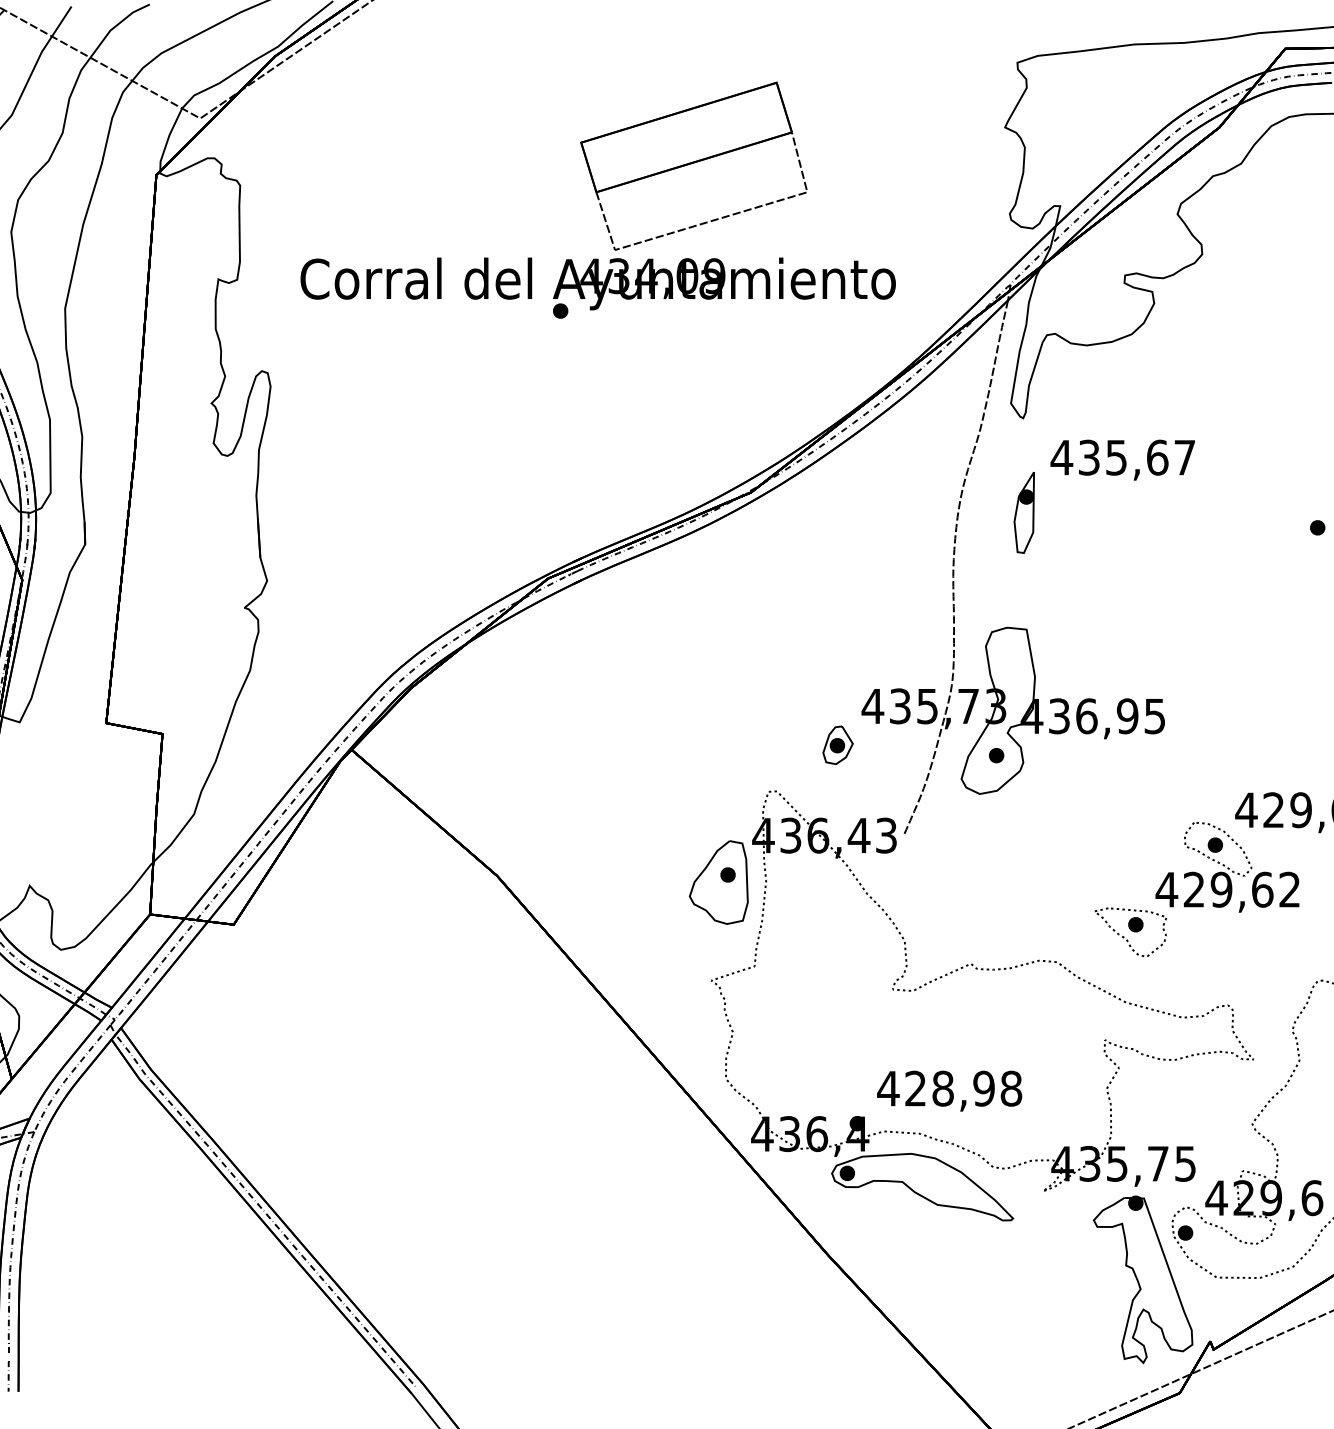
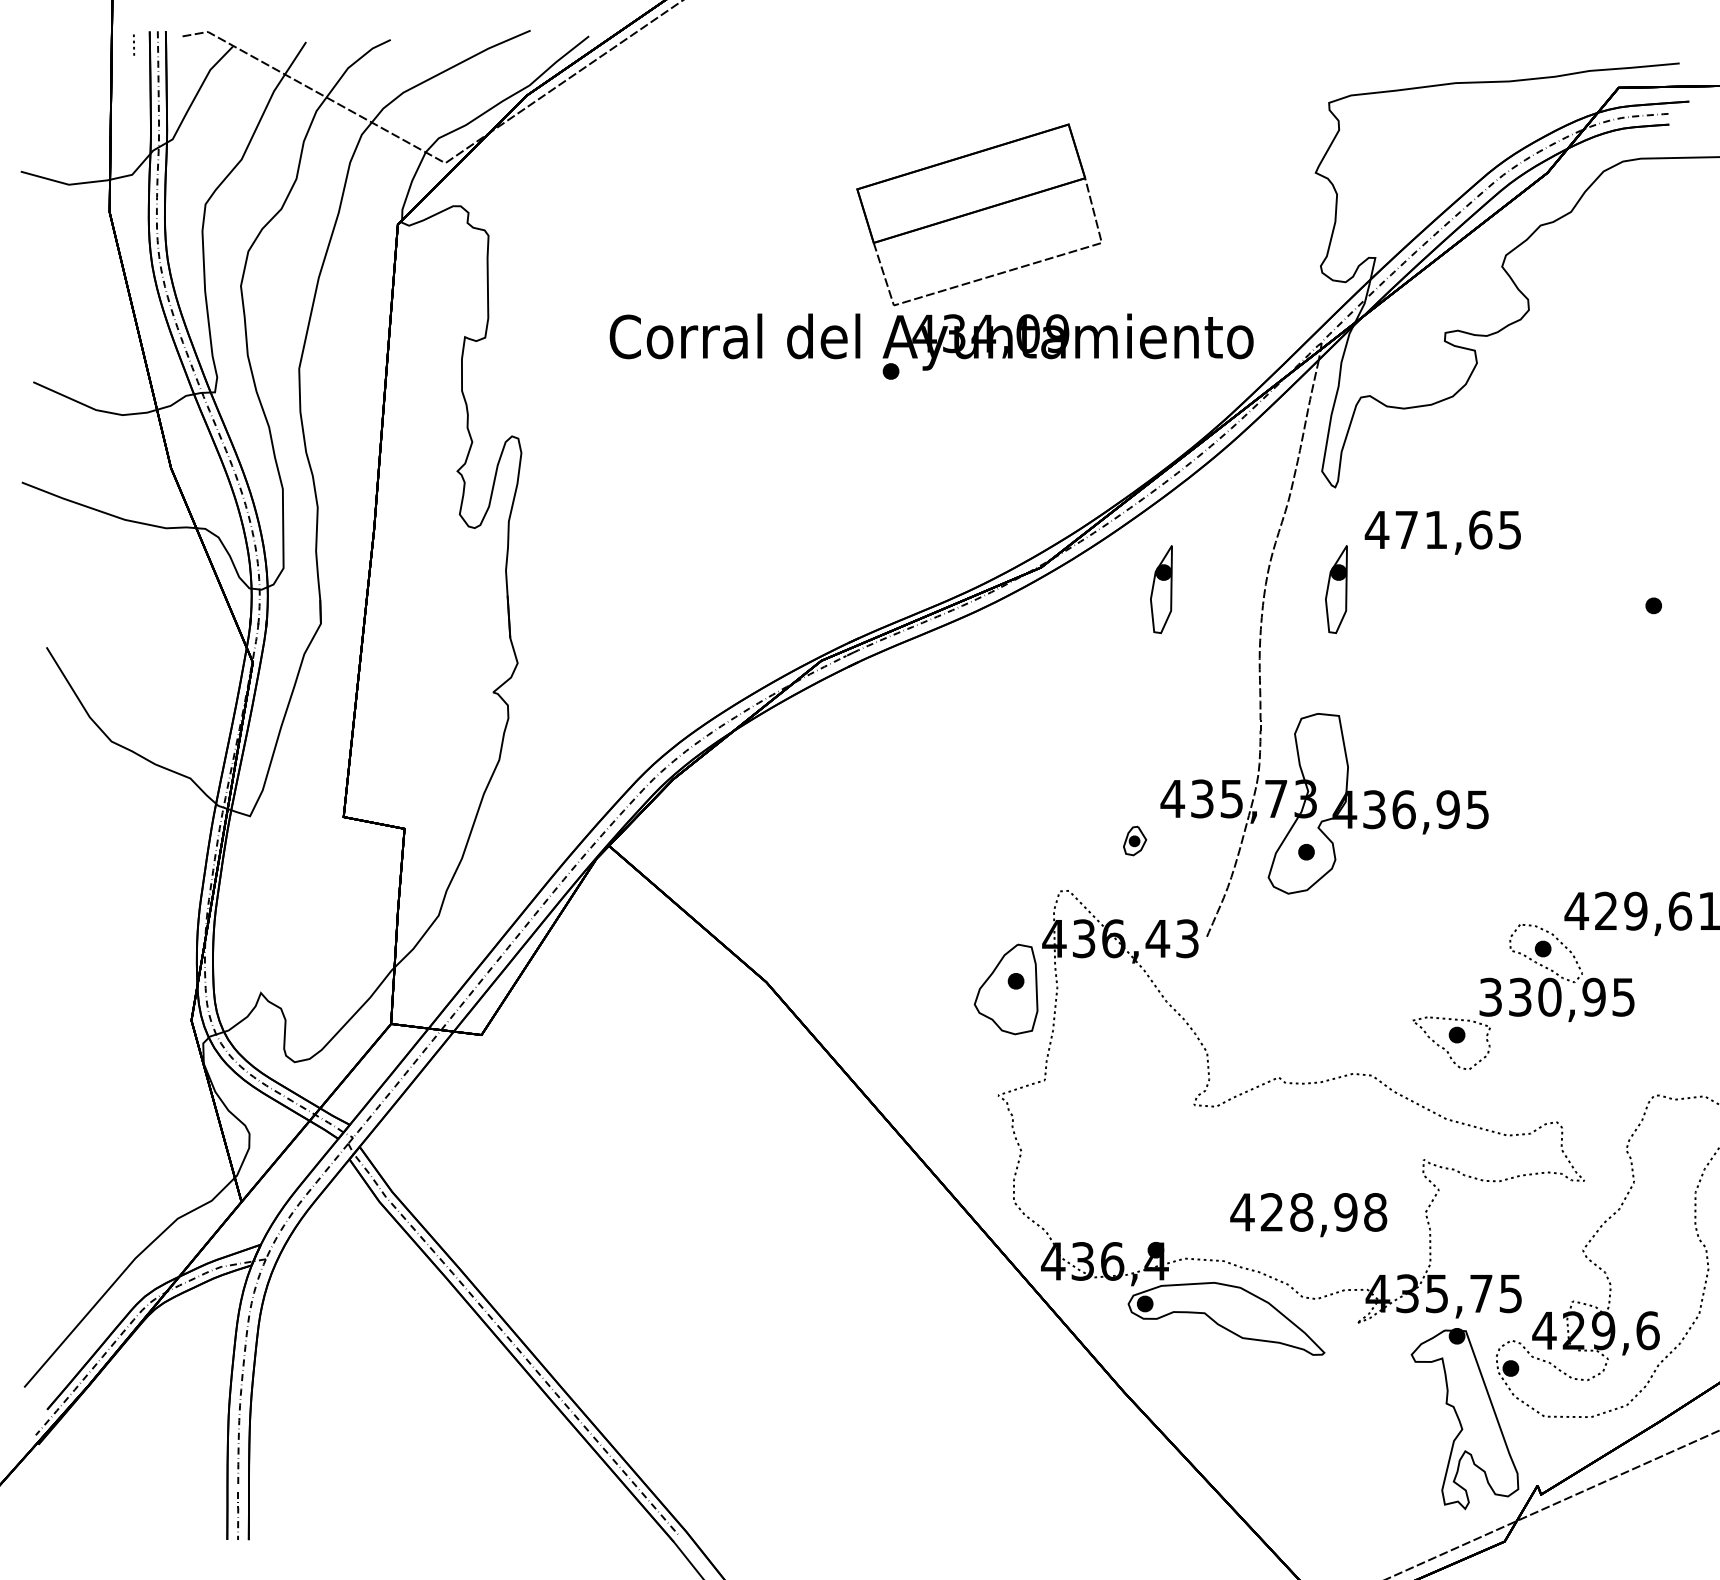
text: (598, 288) -> (931, 346), moved
text: (1136, 457) -> (1457, 529), 435,67 -> 471,65
part: (862, 512) -> (1161, 589), added
part: (837, 744) -> (1134, 840), size x0.7
text: (1227, 889) -> (1556, 996), 429,62 -> 330,95
text: (949, 1091) -> (1308, 1215), moved

